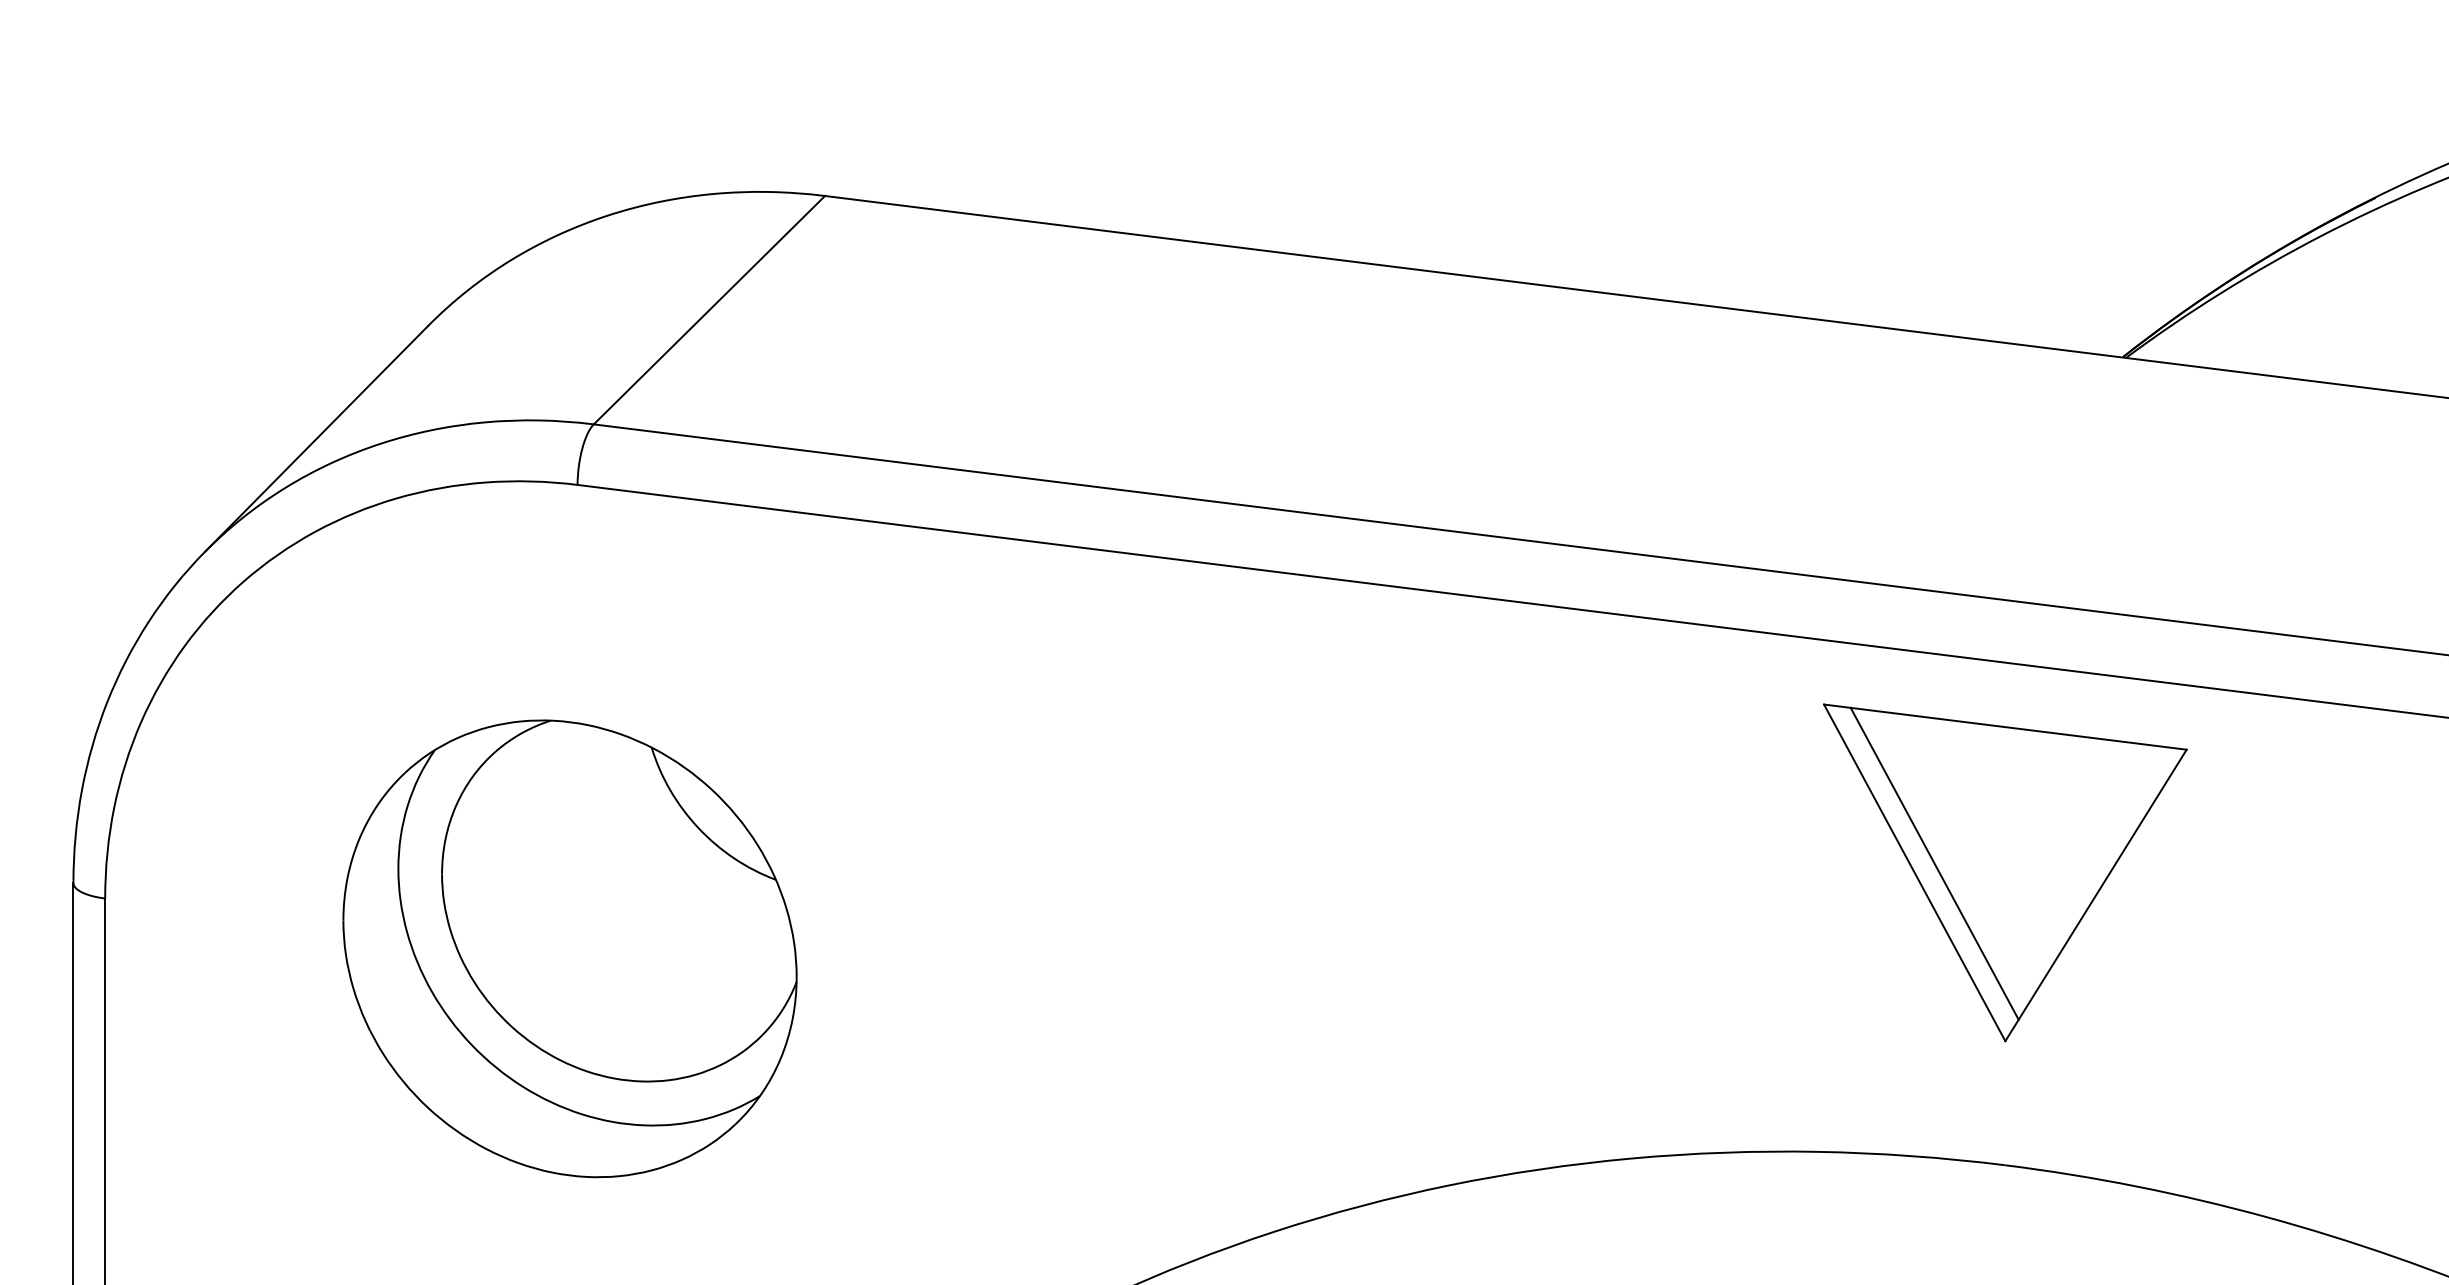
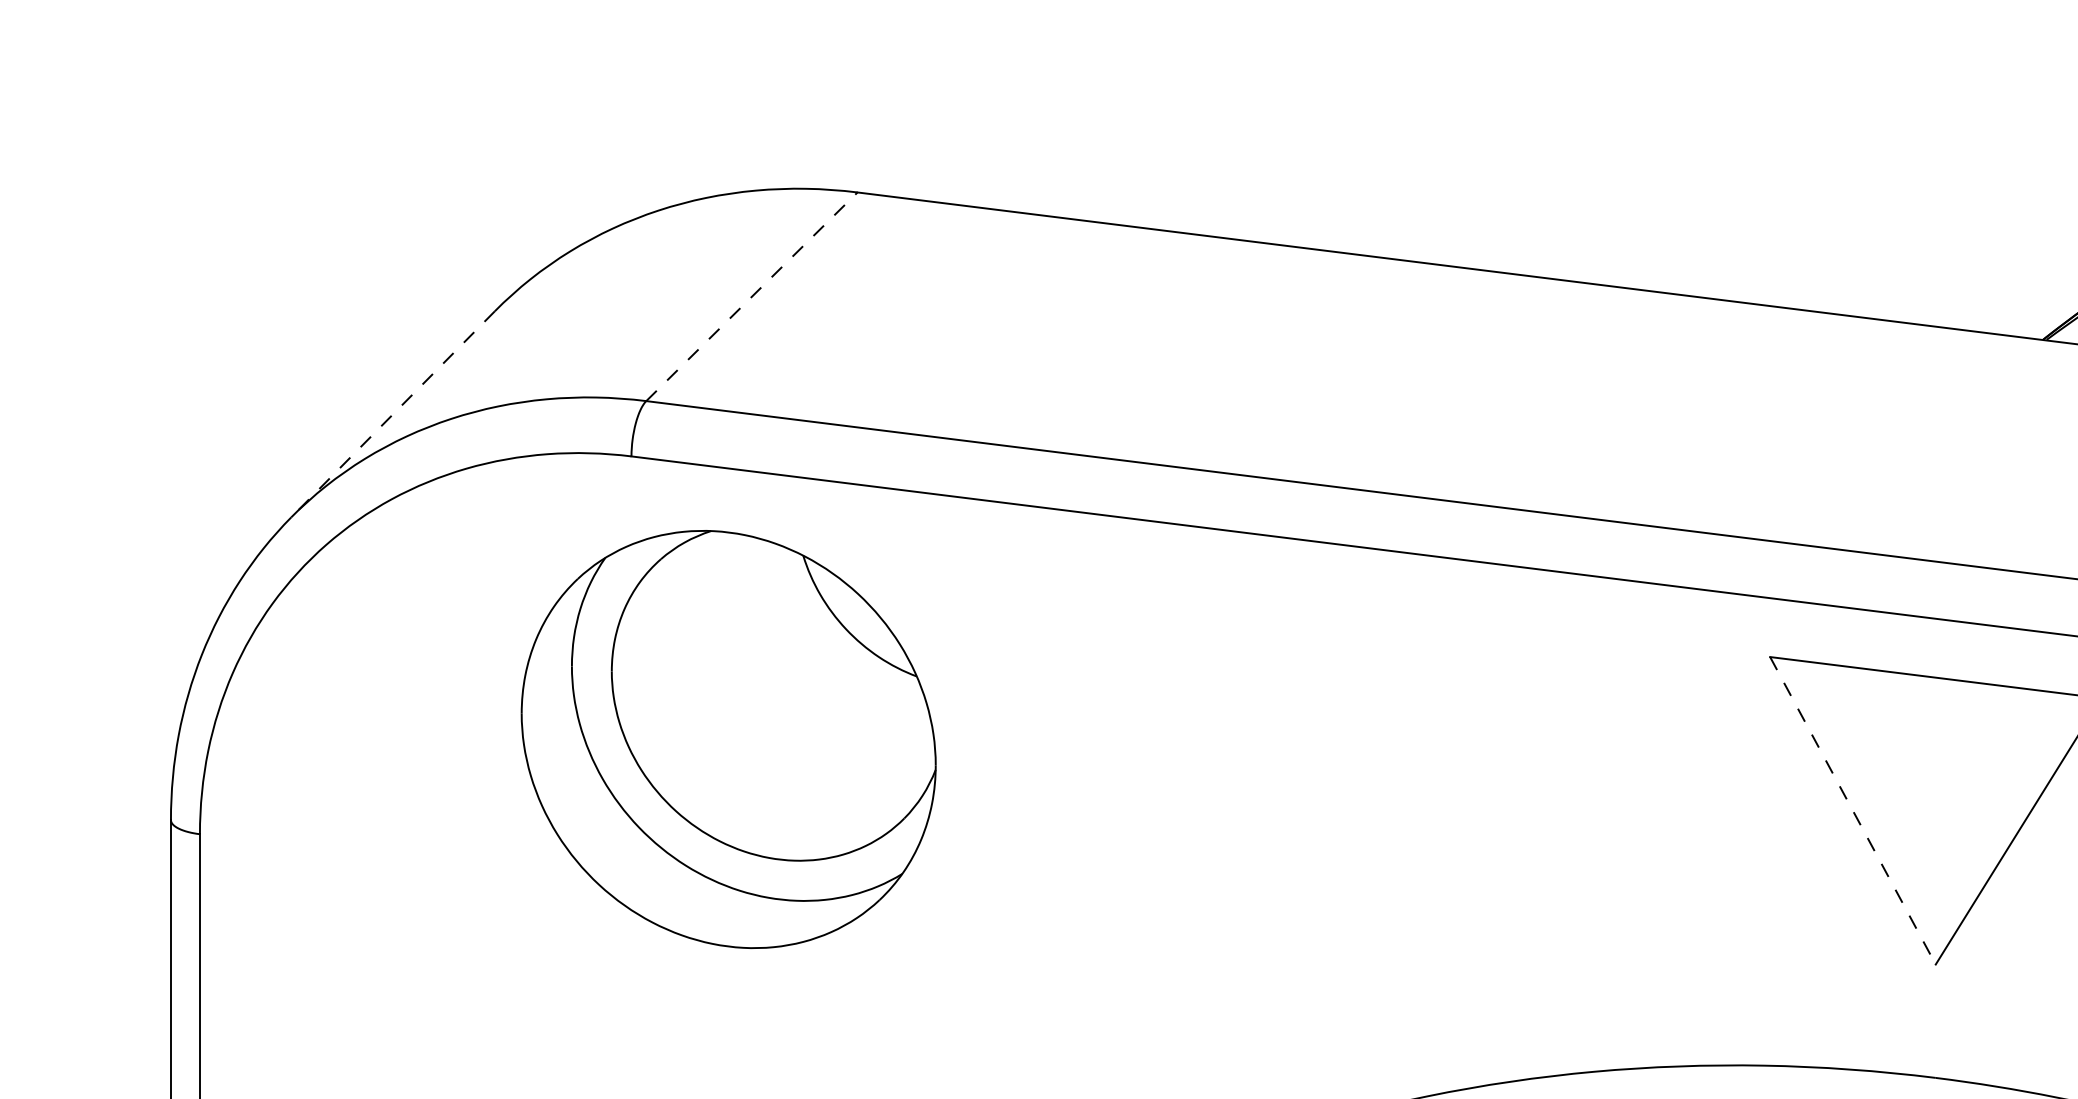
line: (709, 310) -> (751, 297), solid -> dashed
line: (316, 438) -> (392, 414), solid -> dashed
line: (1934, 863) -> (1871, 802), removed
line: (1914, 873) -> (1852, 811), solid -> dashed
part: (569, 948) -> (728, 739), moved

